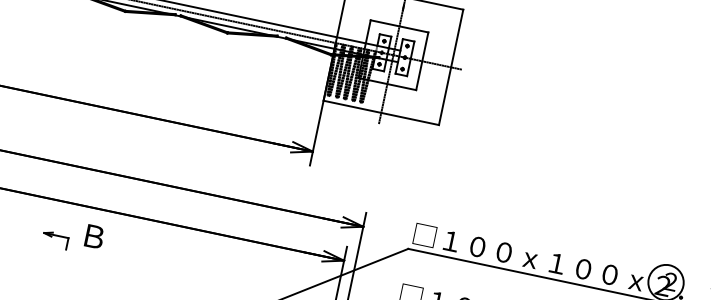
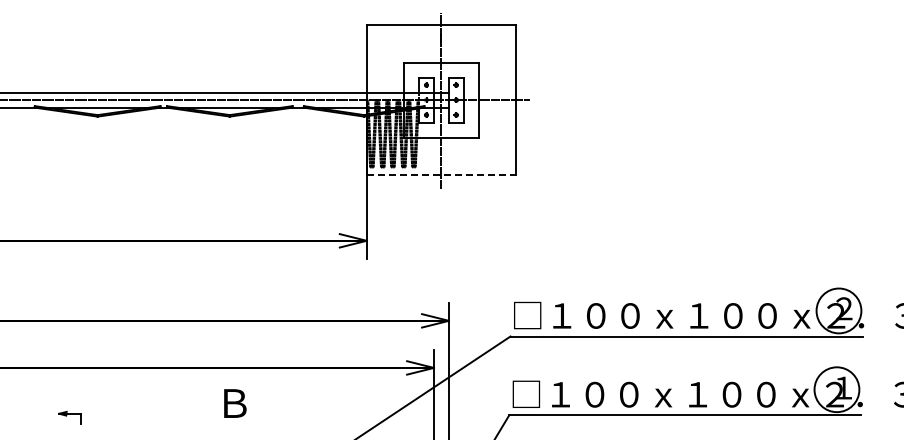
line: (381, 112) -> (441, 174), solid -> dashed
text: (94, 236) -> (235, 403), moved
part: (54, 239) -> (69, 417), size x0.7

